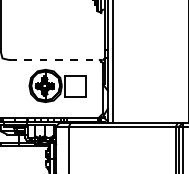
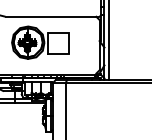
line: (54, 60) -> (51, 17), dashed -> solid
part: (57, 85) -> (40, 42), moved

